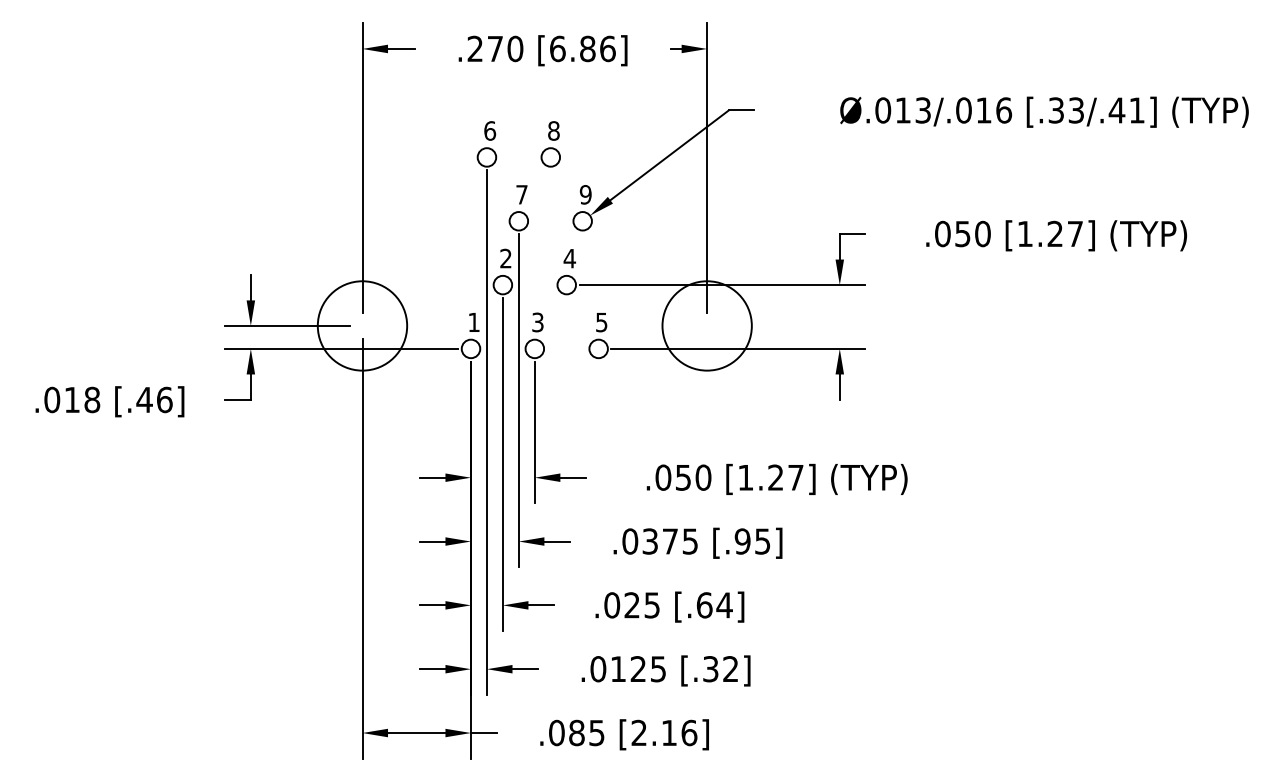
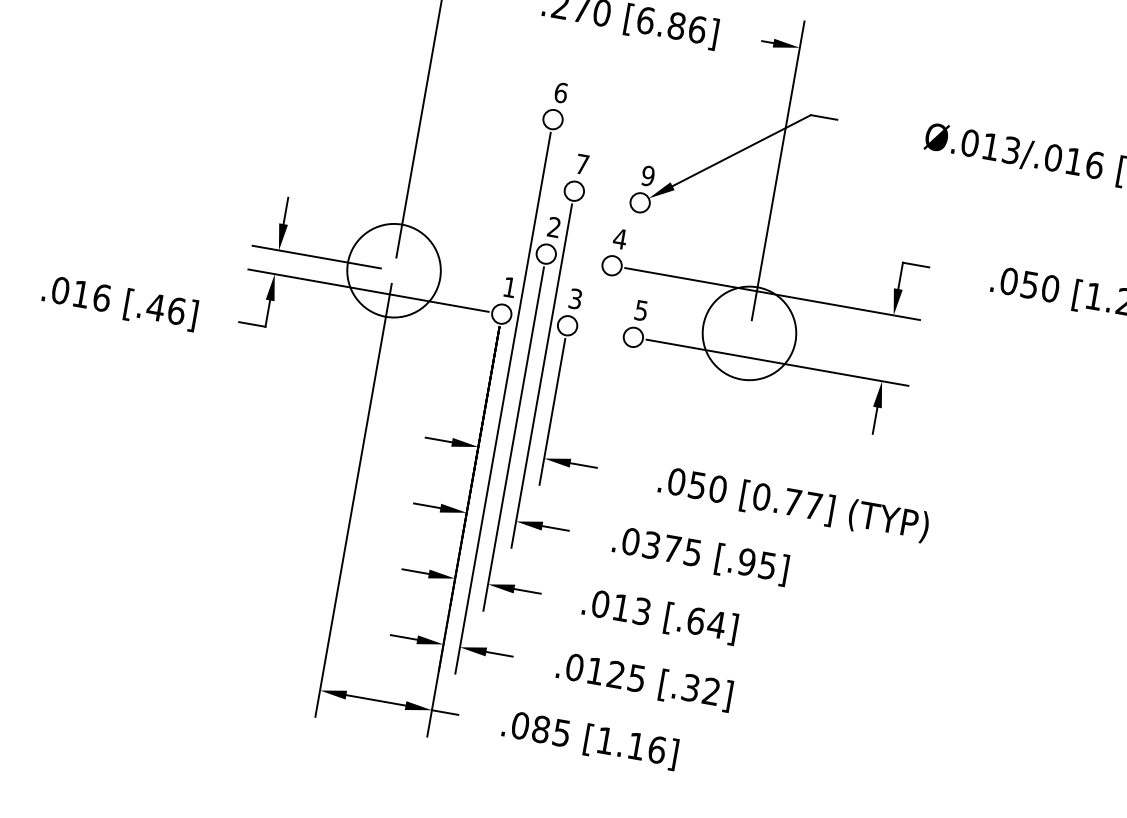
part: (550, 144) -> (620, 117), removed
text: (92, 399) -> (102, 297), .018 -> .016
text: (760, 477) -> (776, 499), [1.27] -> [0.77]
text: (641, 605) -> (630, 609), .025 -> .013
text: (638, 732) -> (604, 740), [2.16] -> [1.16]

